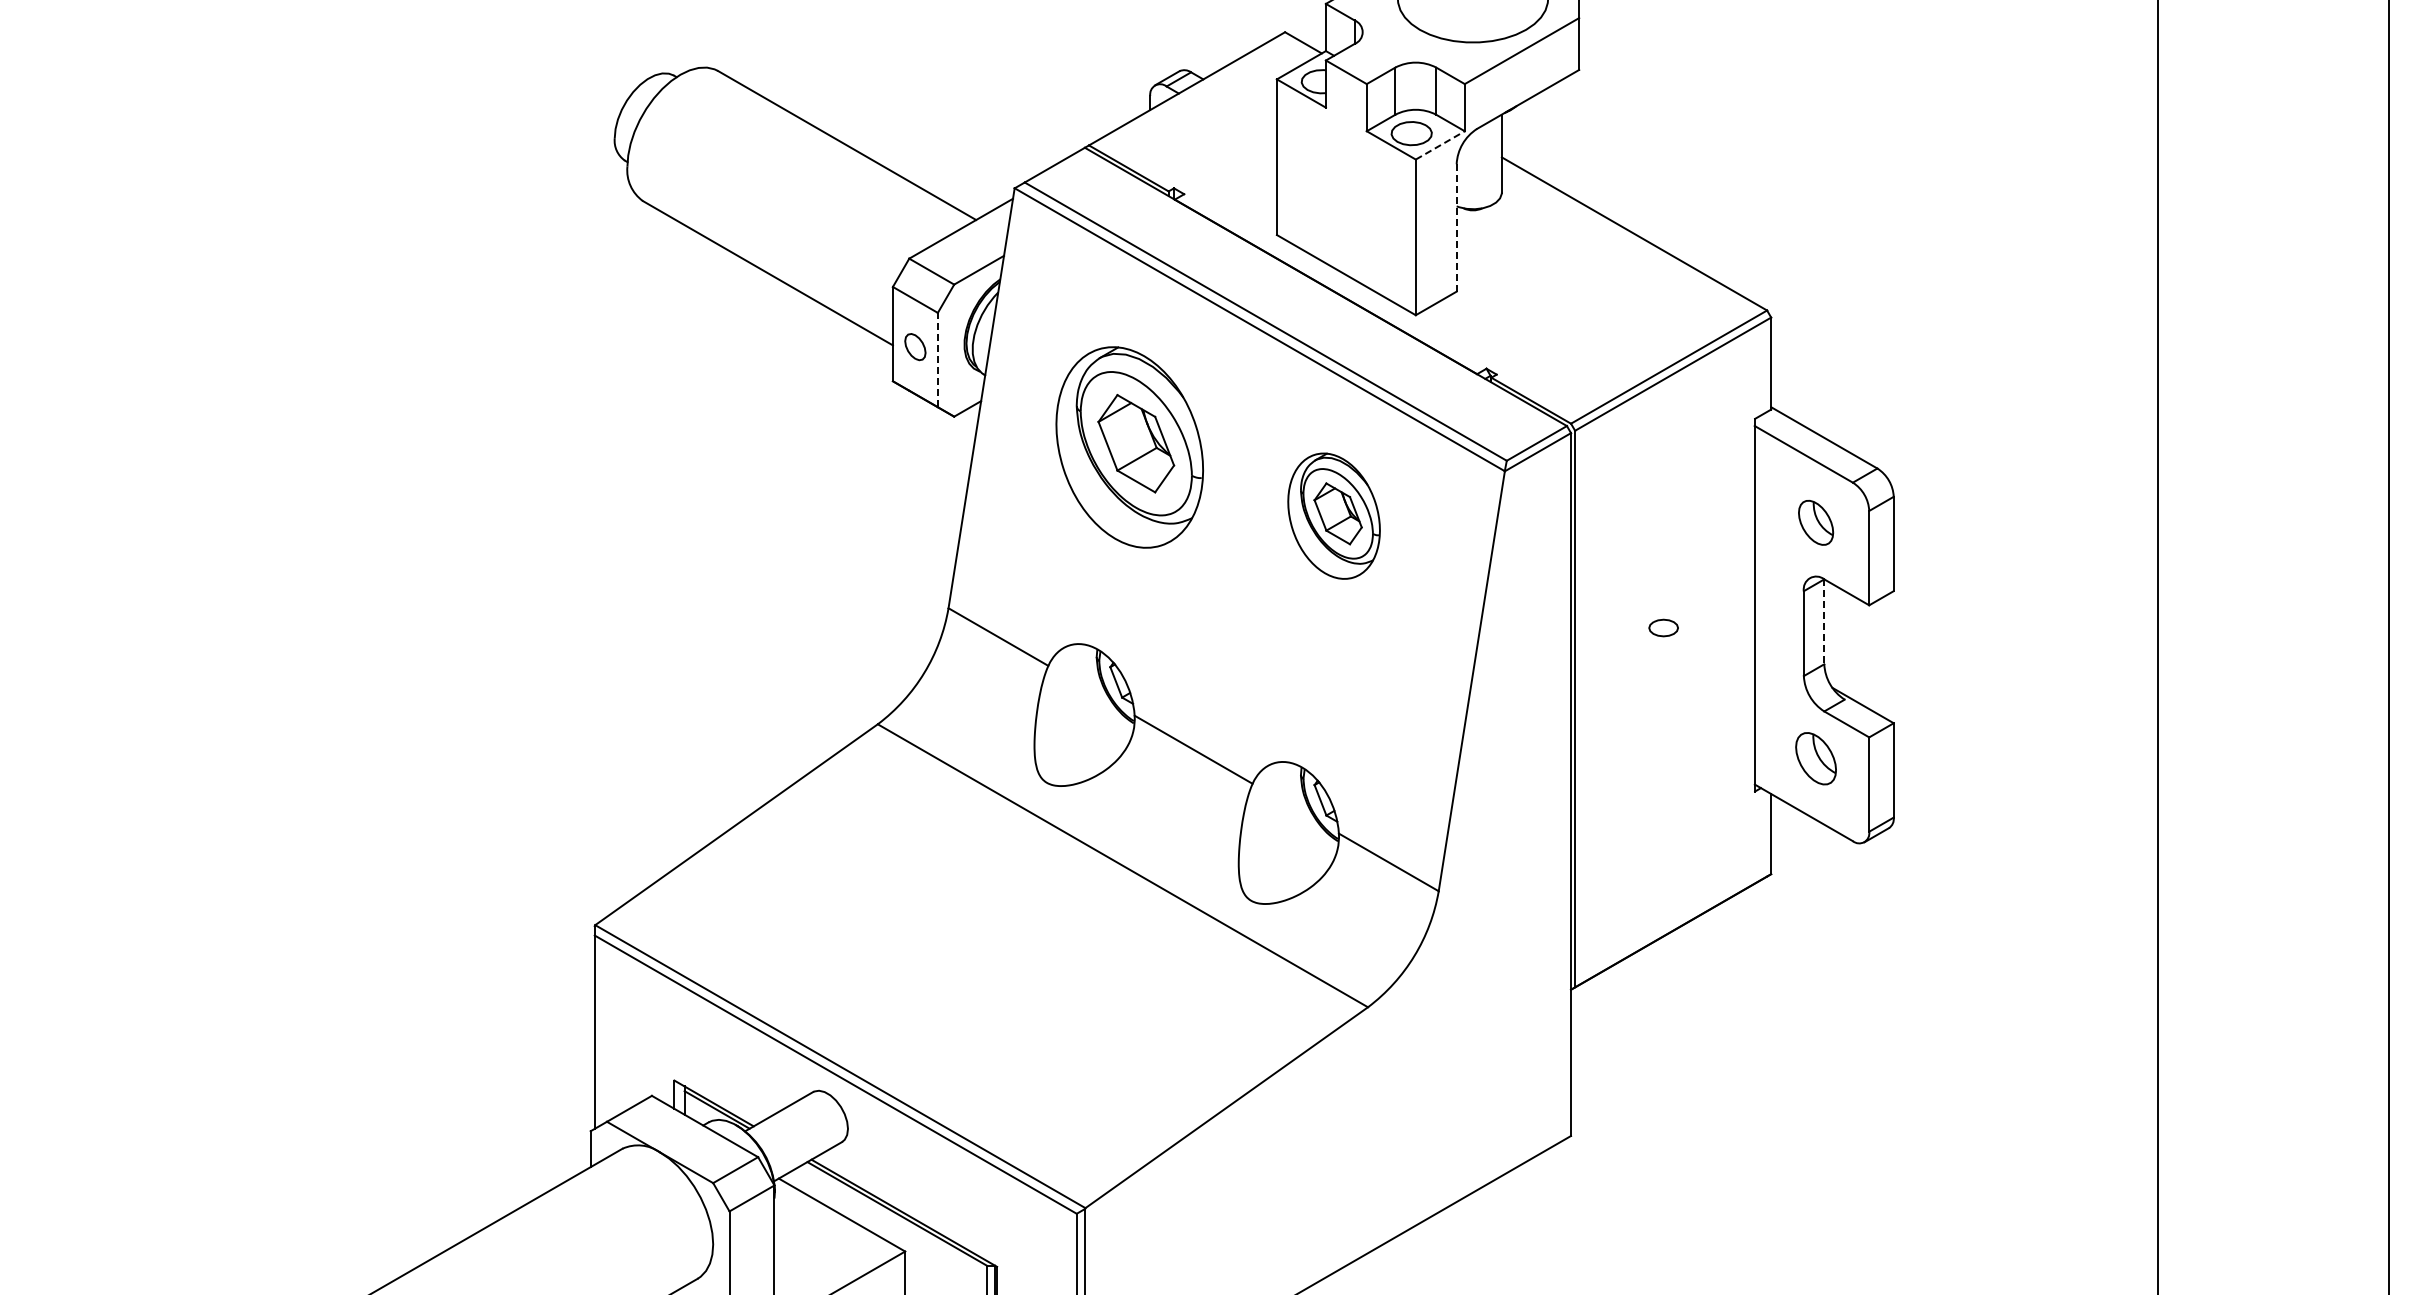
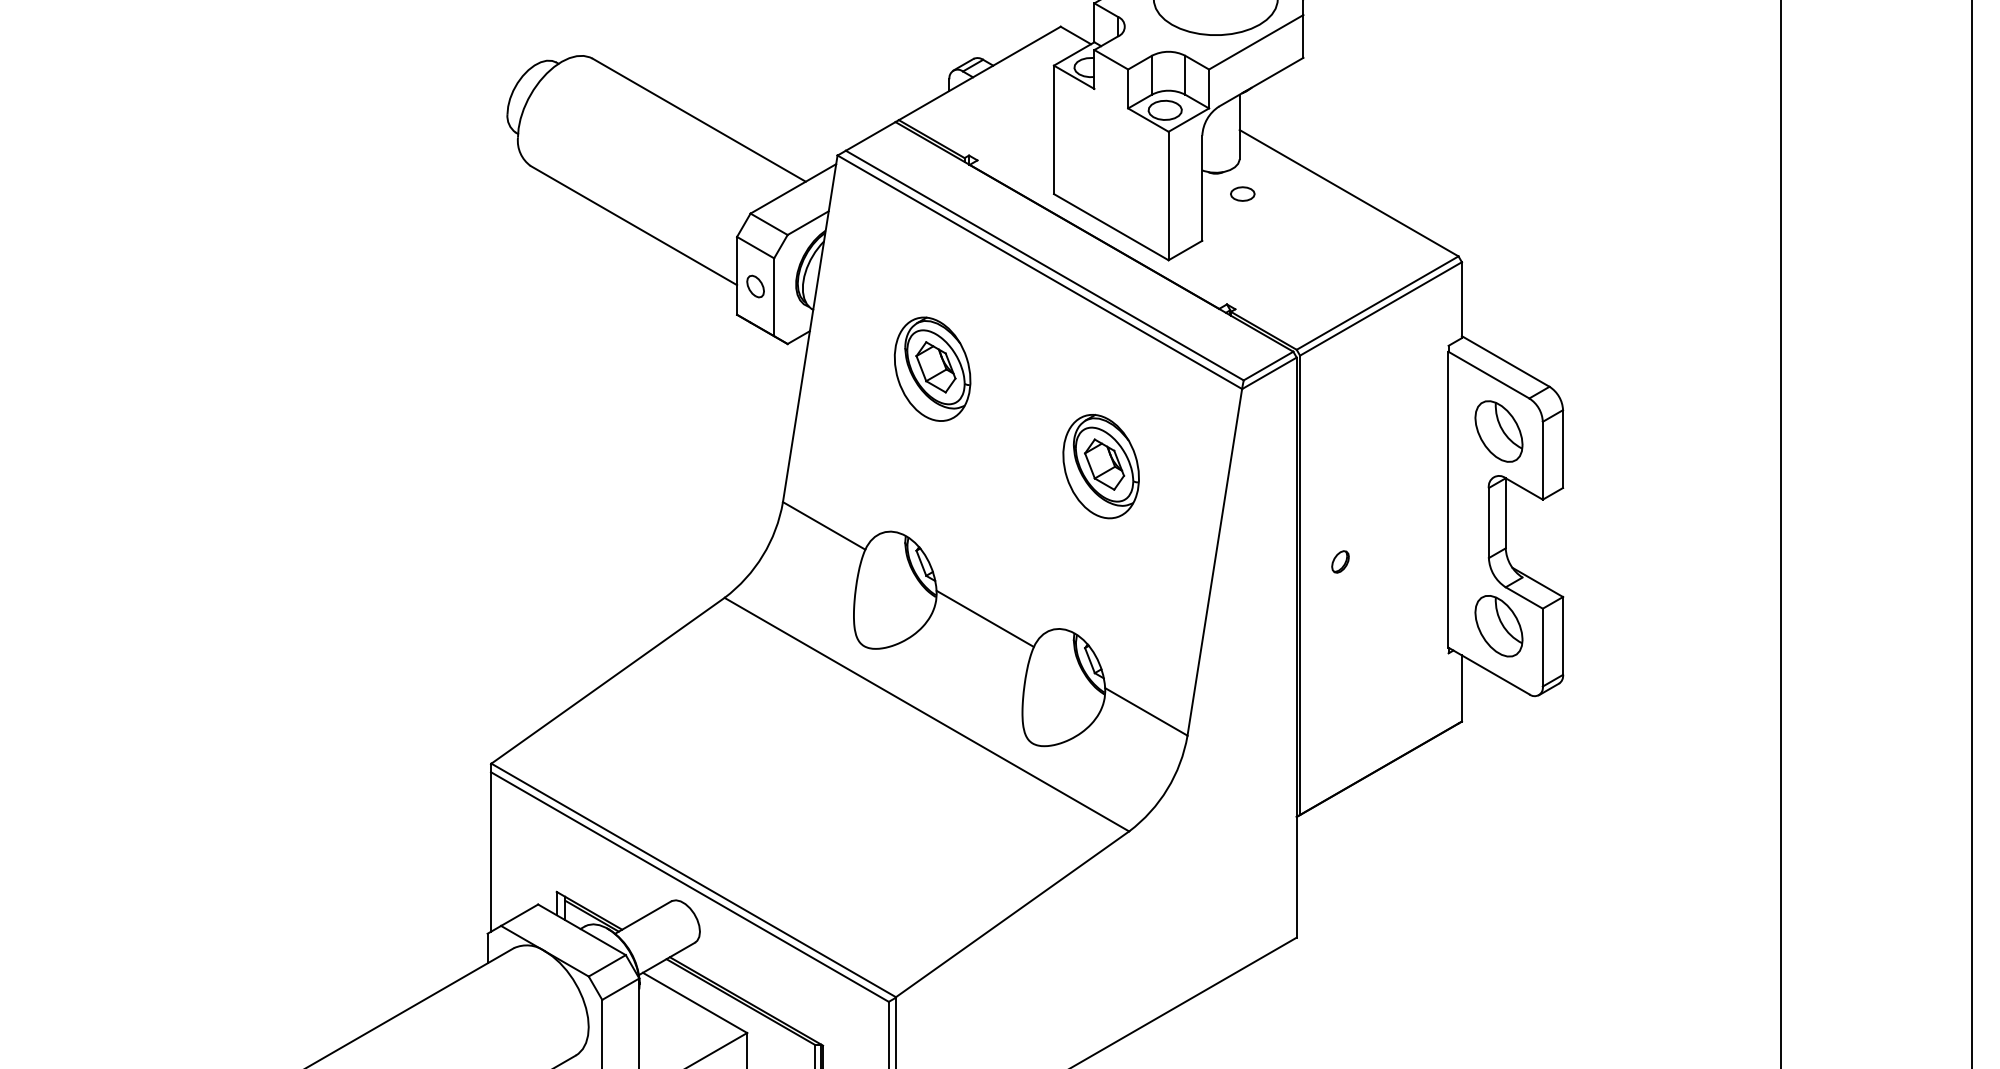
line: (1440, 145) -> (1188, 120), dashed -> solid
line: (1456, 227) -> (1202, 187), dashed -> solid
line: (937, 359) -> (773, 296), dashed -> solid
part: (1129, 446) -> (932, 368), size x0.62
part: (1333, 515) -> (1100, 466), moved
part: (1815, 522) -> (1498, 431), size x1.67
line: (1824, 622) -> (1505, 513), dashed -> solid
part: (1663, 627) -> (1242, 193), moved
part: (1624, 680) -> (1340, 561), added
part: (1815, 758) -> (1498, 626), size x1.43

